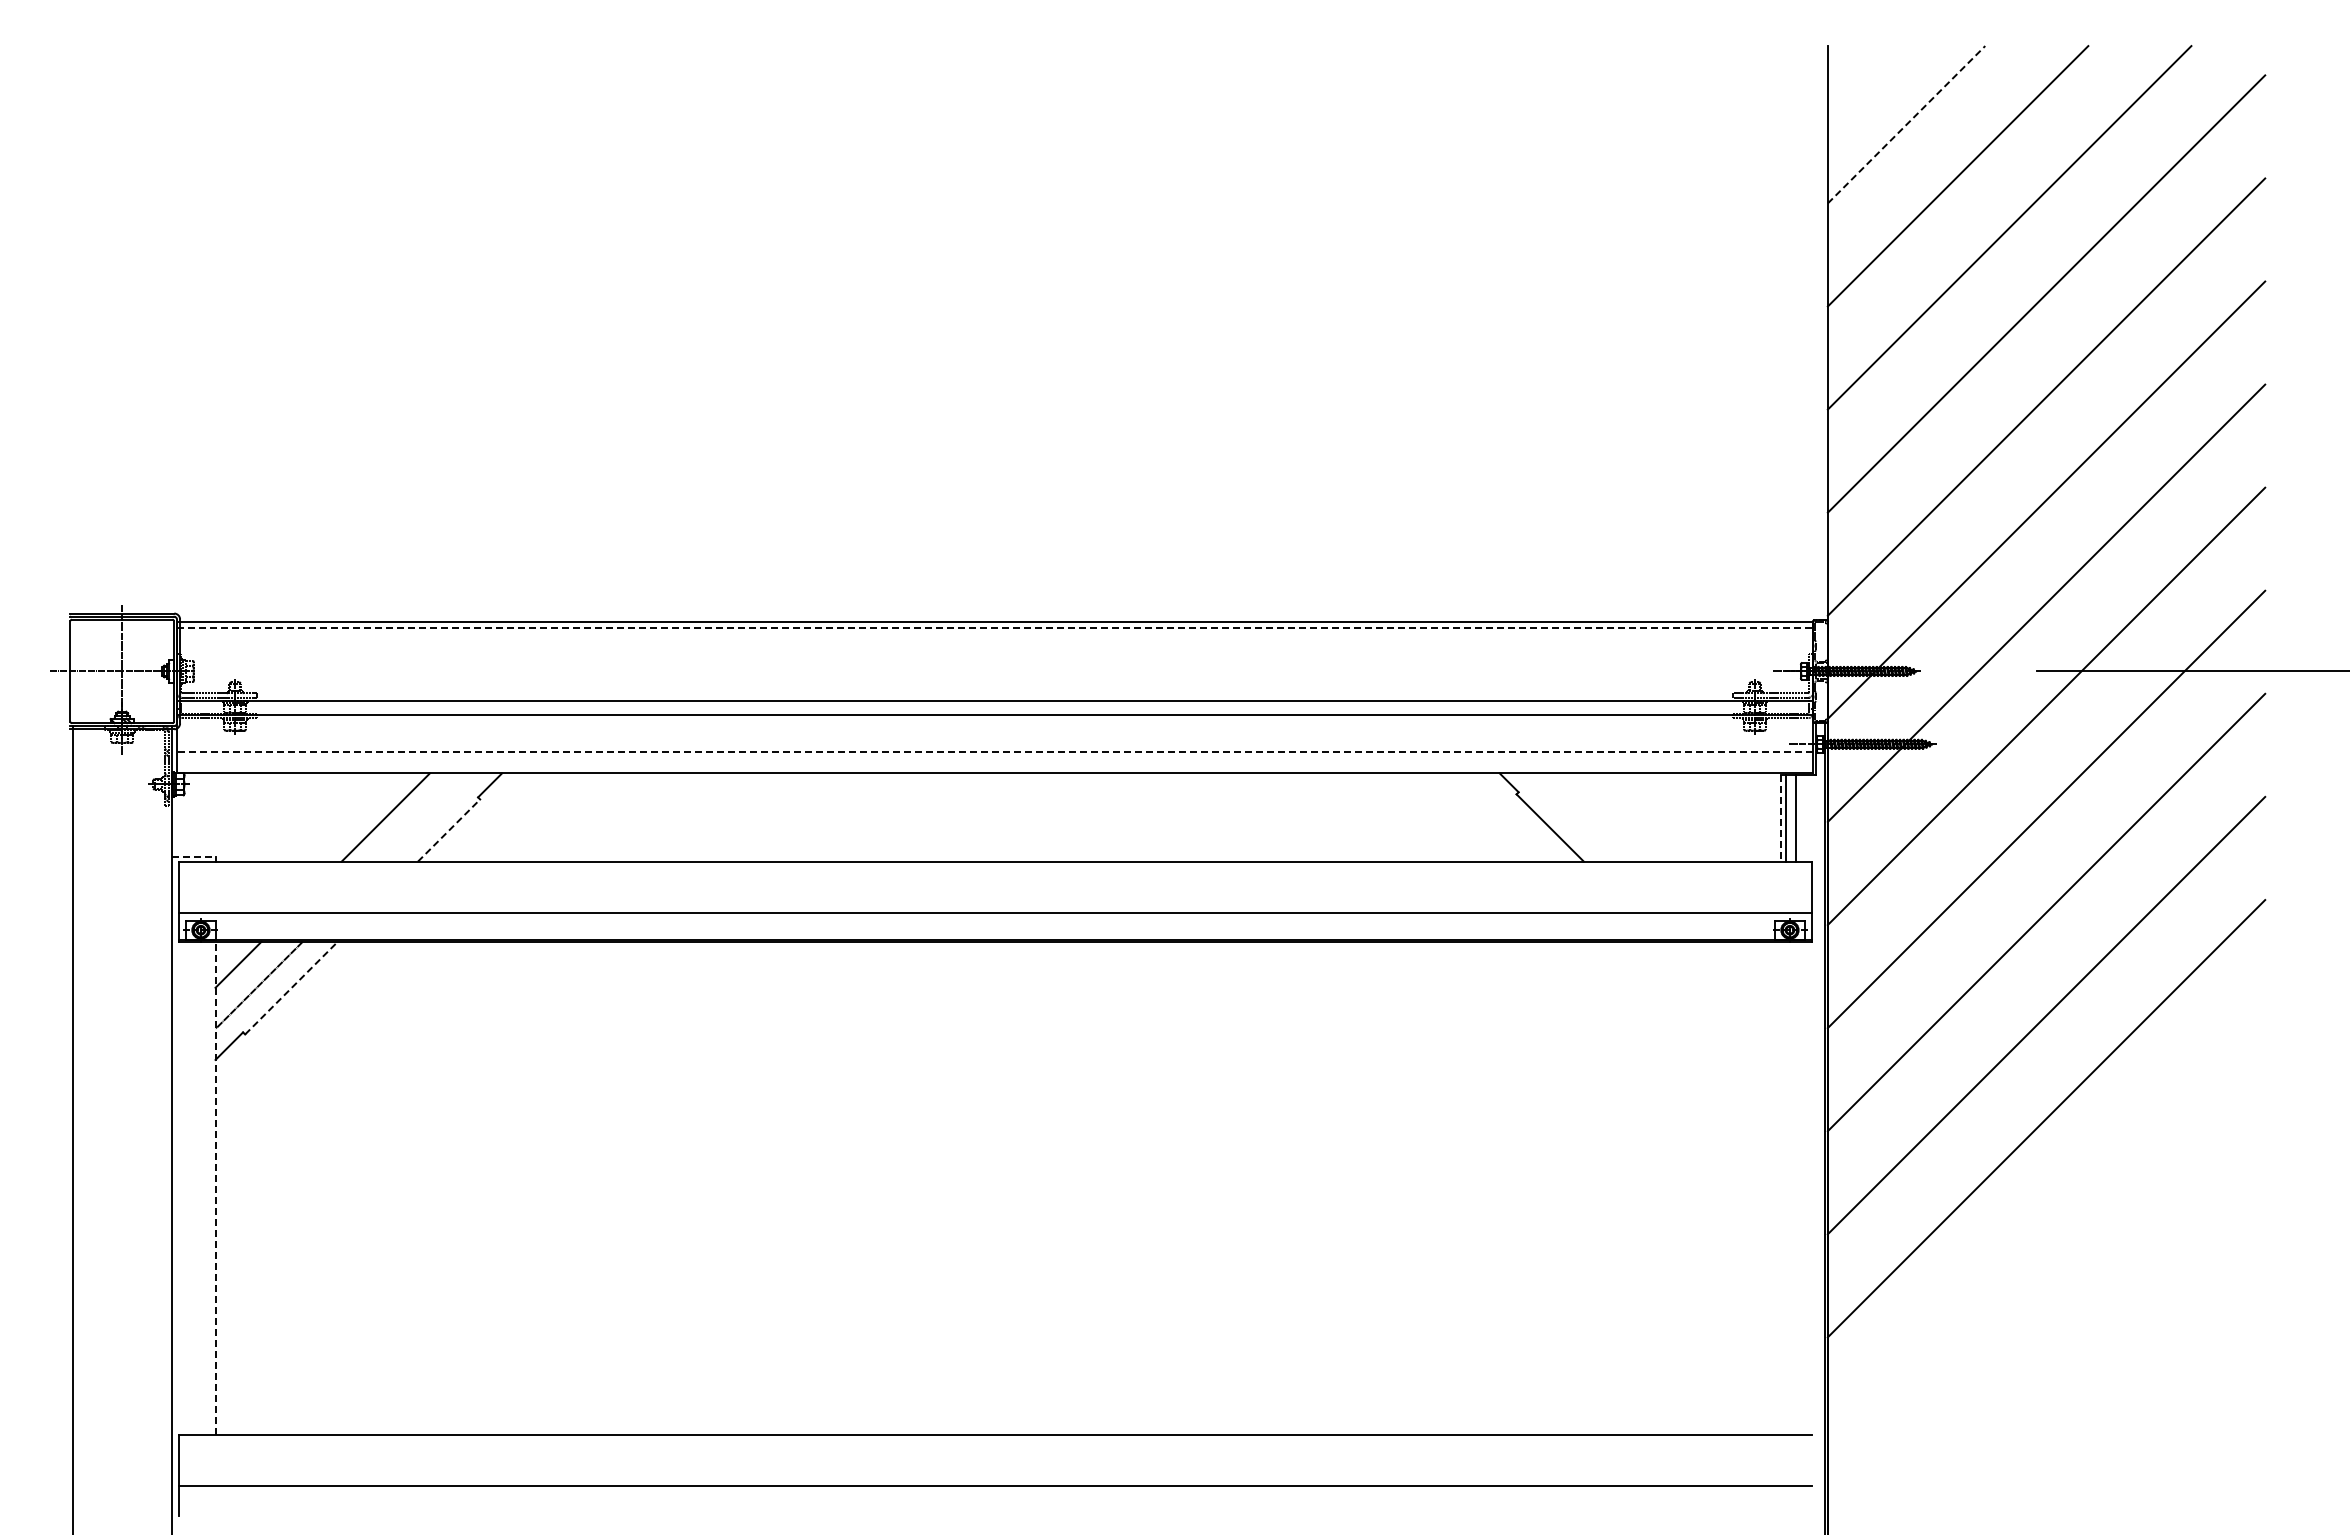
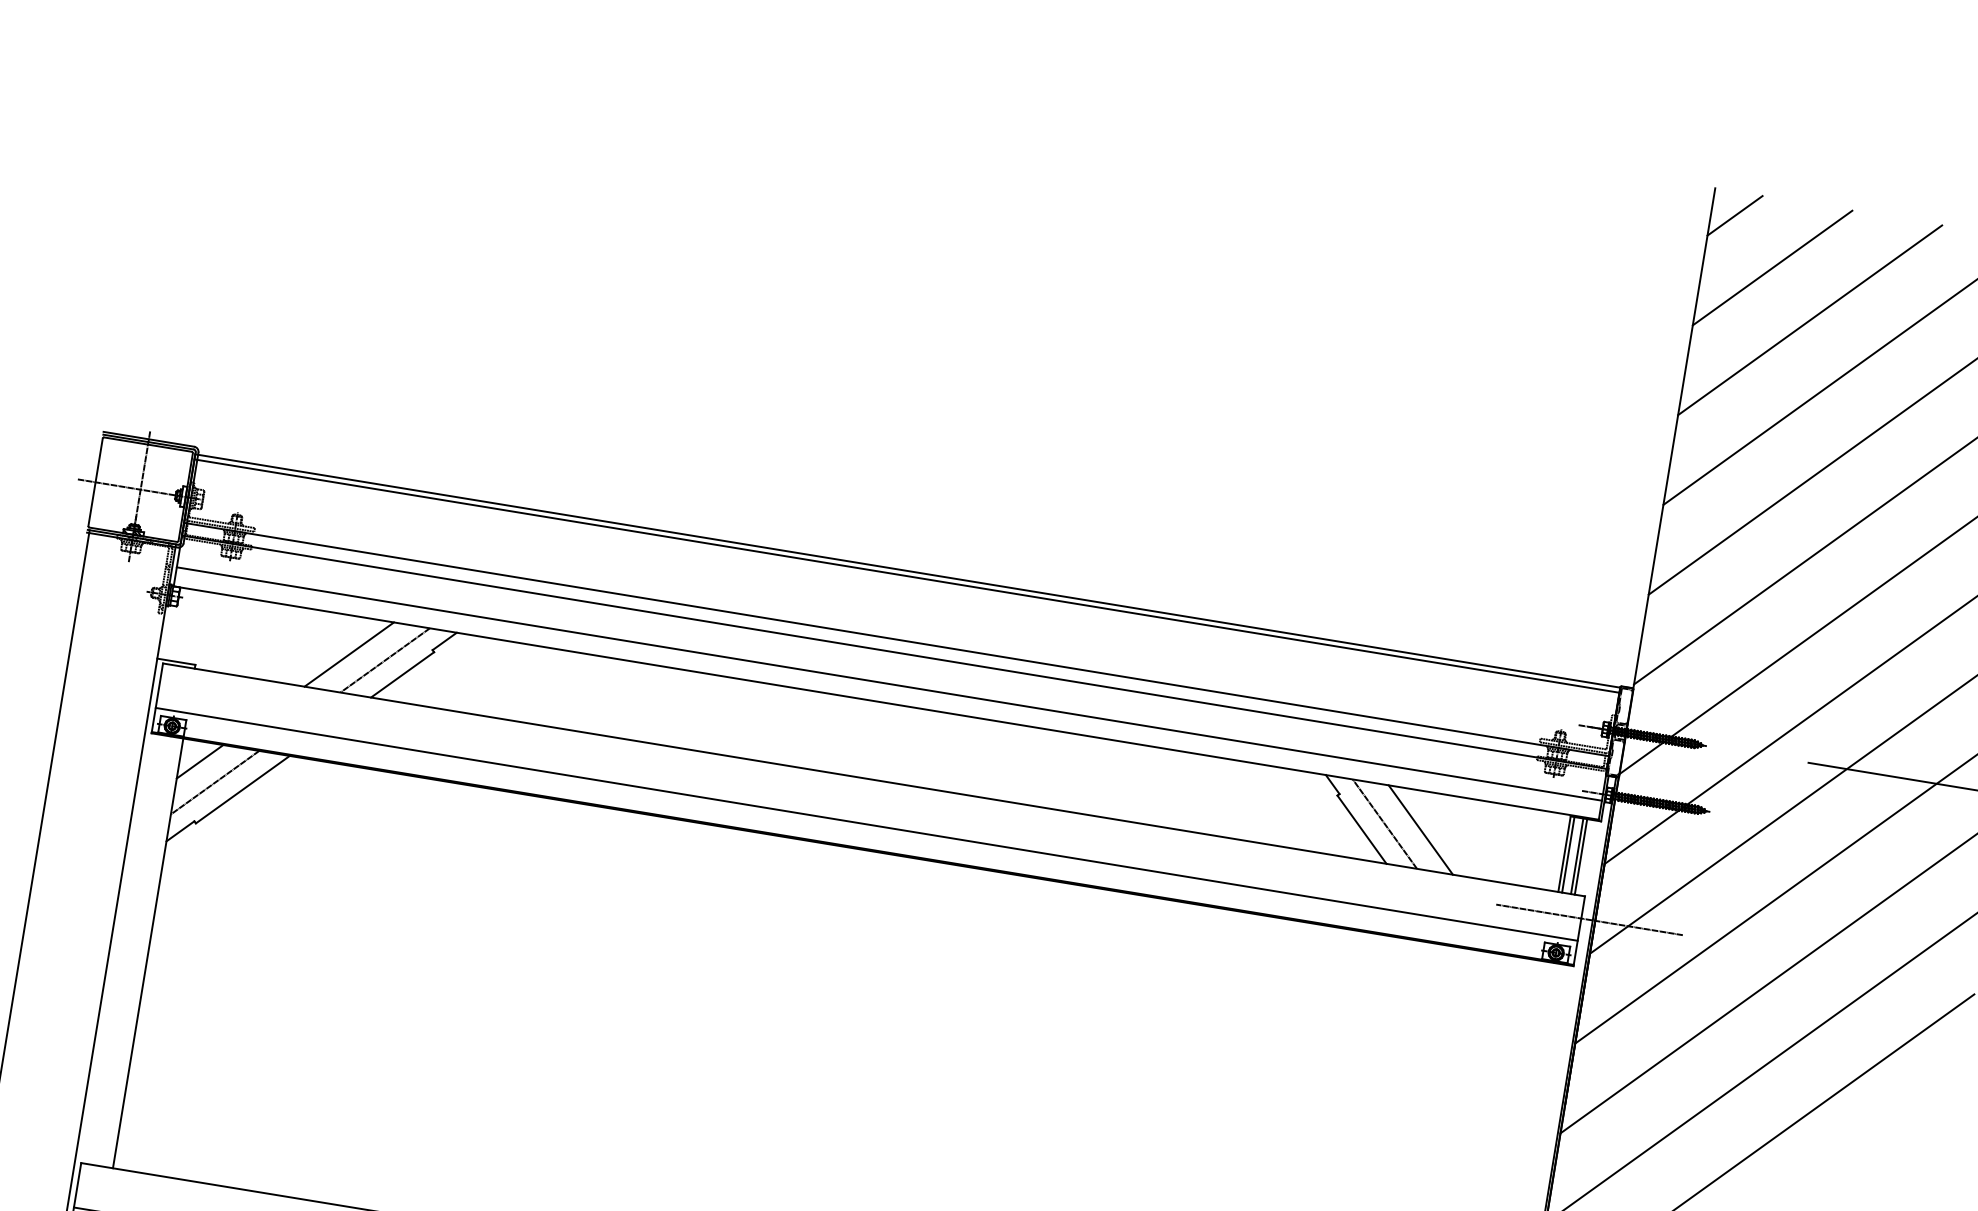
line: (1854, 73) -> (1734, 215), added
line: (1906, 124) -> (1772, 267), dashed -> solid
line: (995, 627) -> (907, 575), dashed -> solid
line: (994, 751) -> (888, 683), dashed -> solid
line: (426, 817) -> (384, 660), added
line: (1574, 817) -> (1384, 824), added
line: (1616, 817) -> (1421, 830), added
line: (1800, 817) -> (1581, 856), added
line: (1781, 818) -> (1564, 854), dashed -> solid
line: (449, 830) -> (402, 674), dashed -> solid
line: (193, 857) -> (176, 661), dashed -> solid
line: (1821, 887) -> (1589, 920), added
line: (291, 987) -> (242, 789), dashed -> solid
line: (215, 1188) -> (148, 953), dashed -> solid

